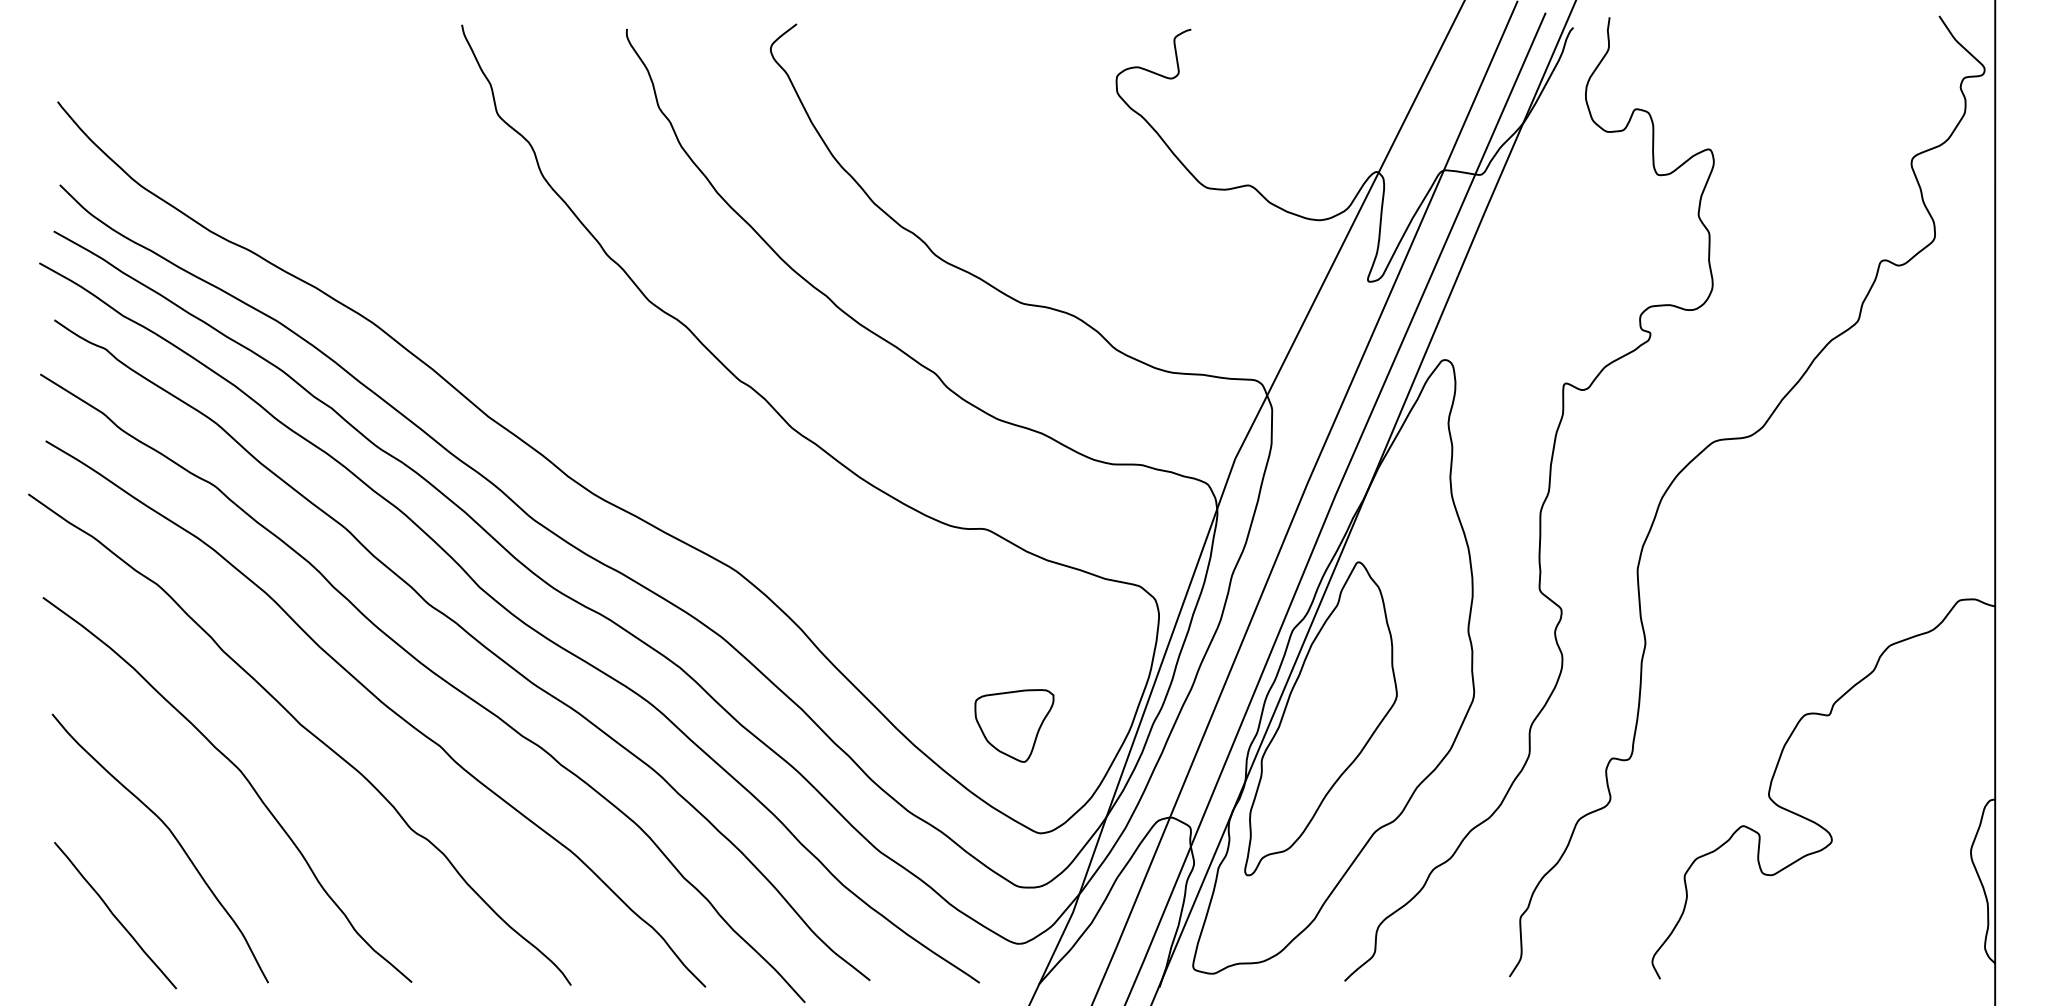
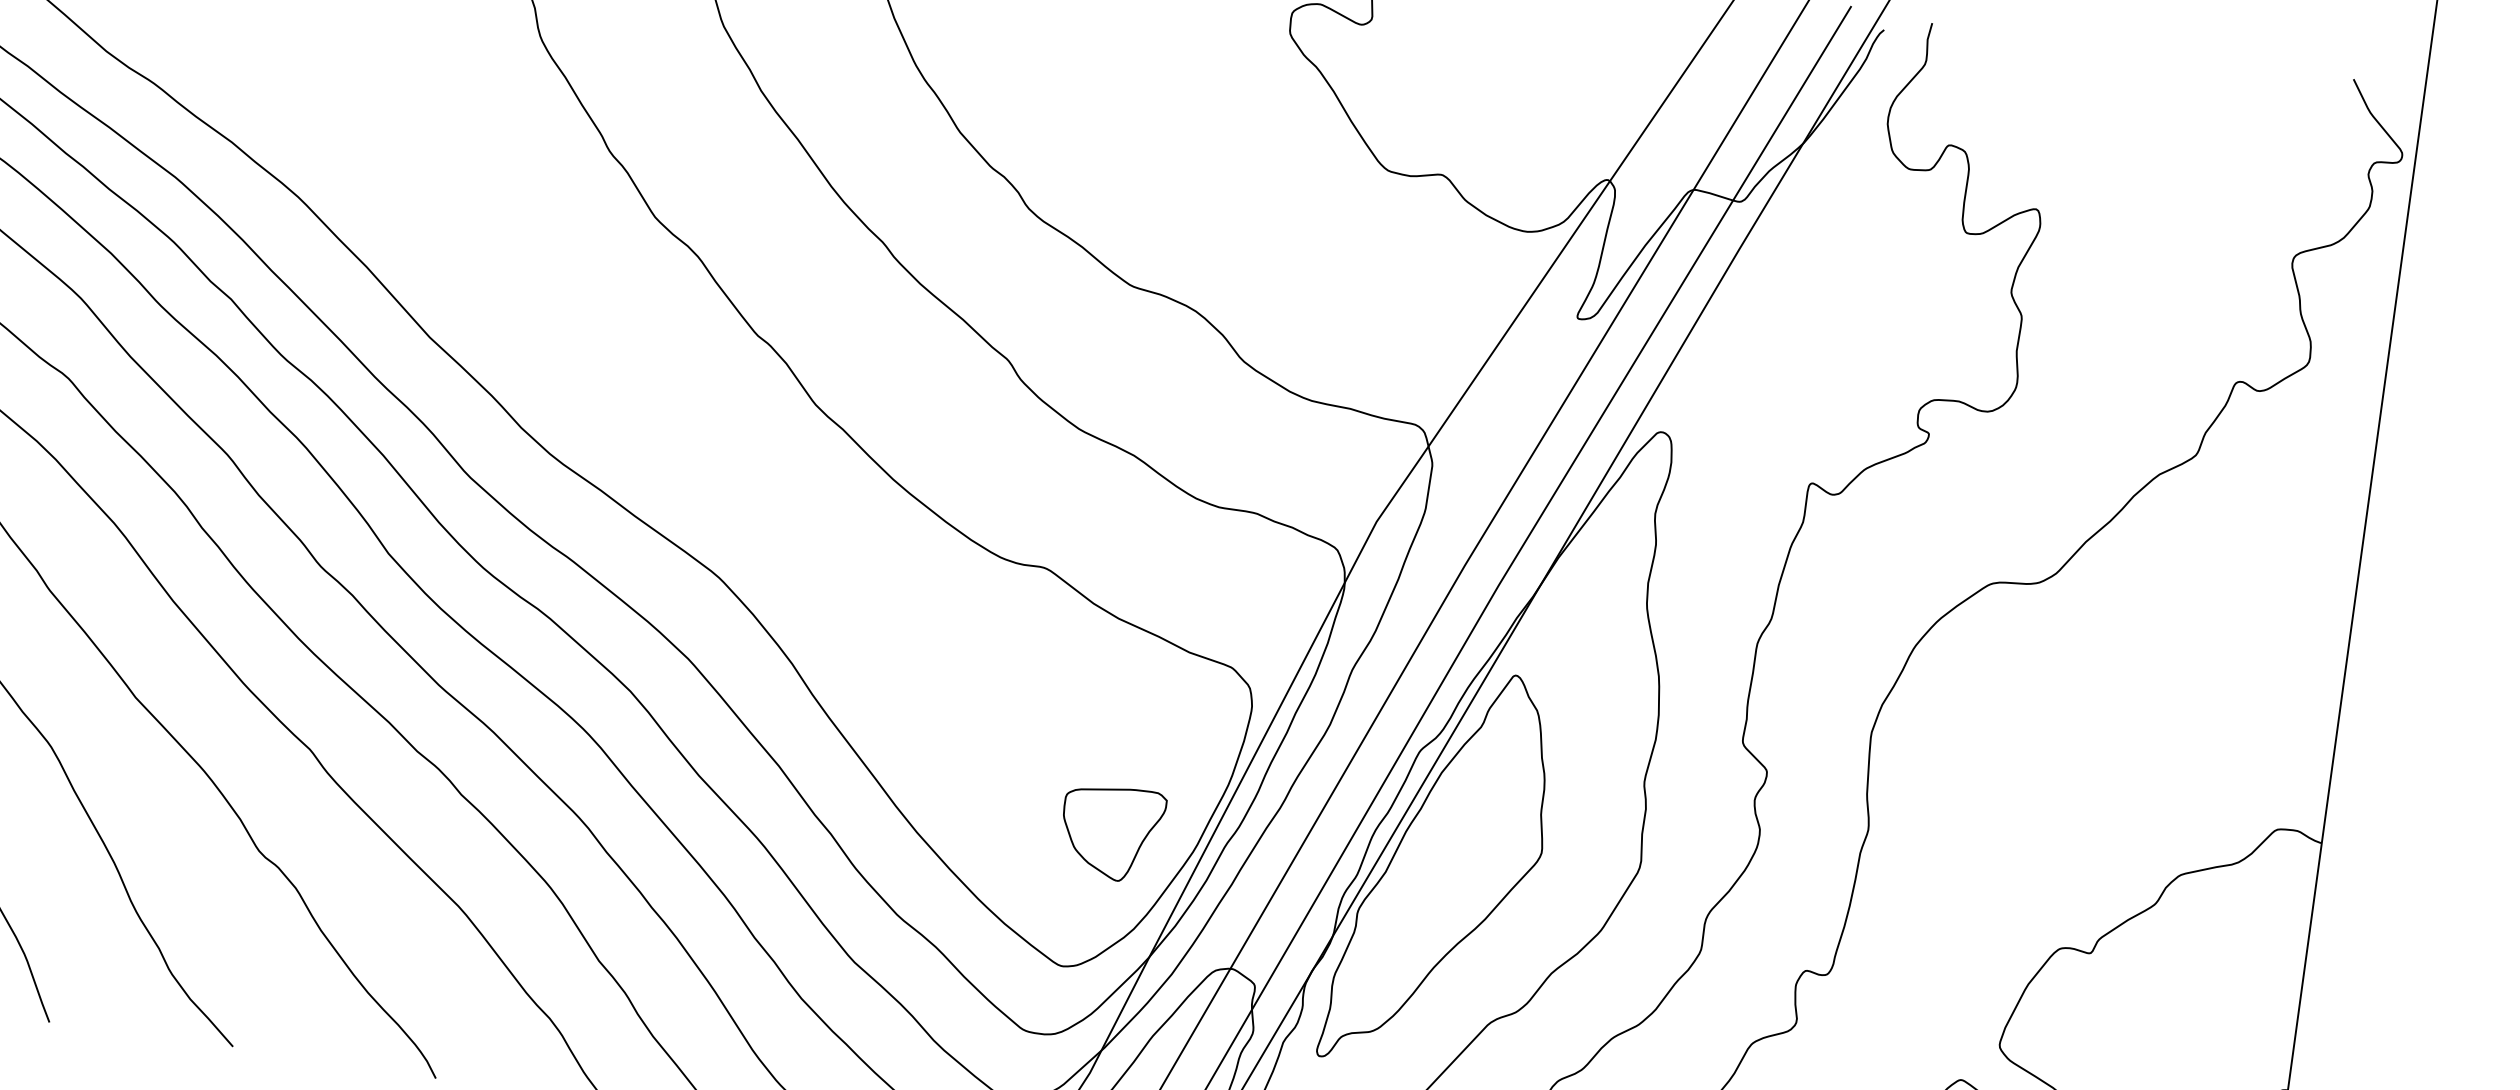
part: (1014, 725) -> (1111, 832), moved

